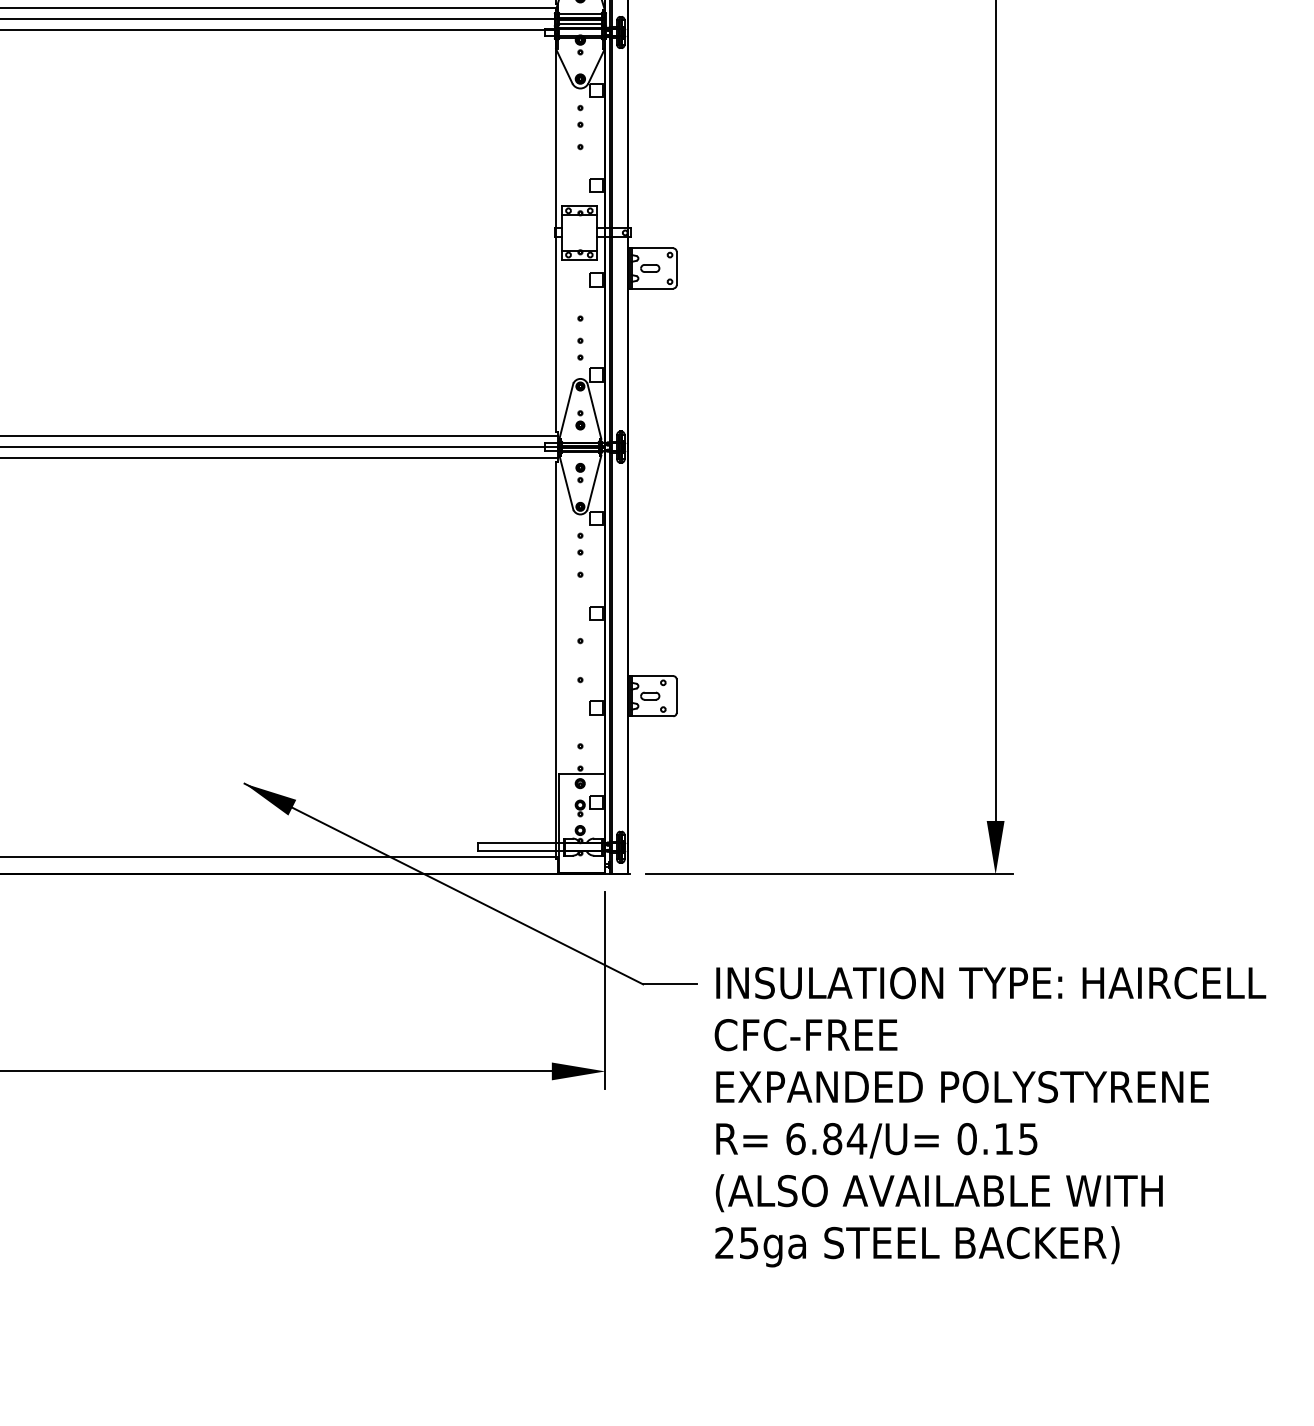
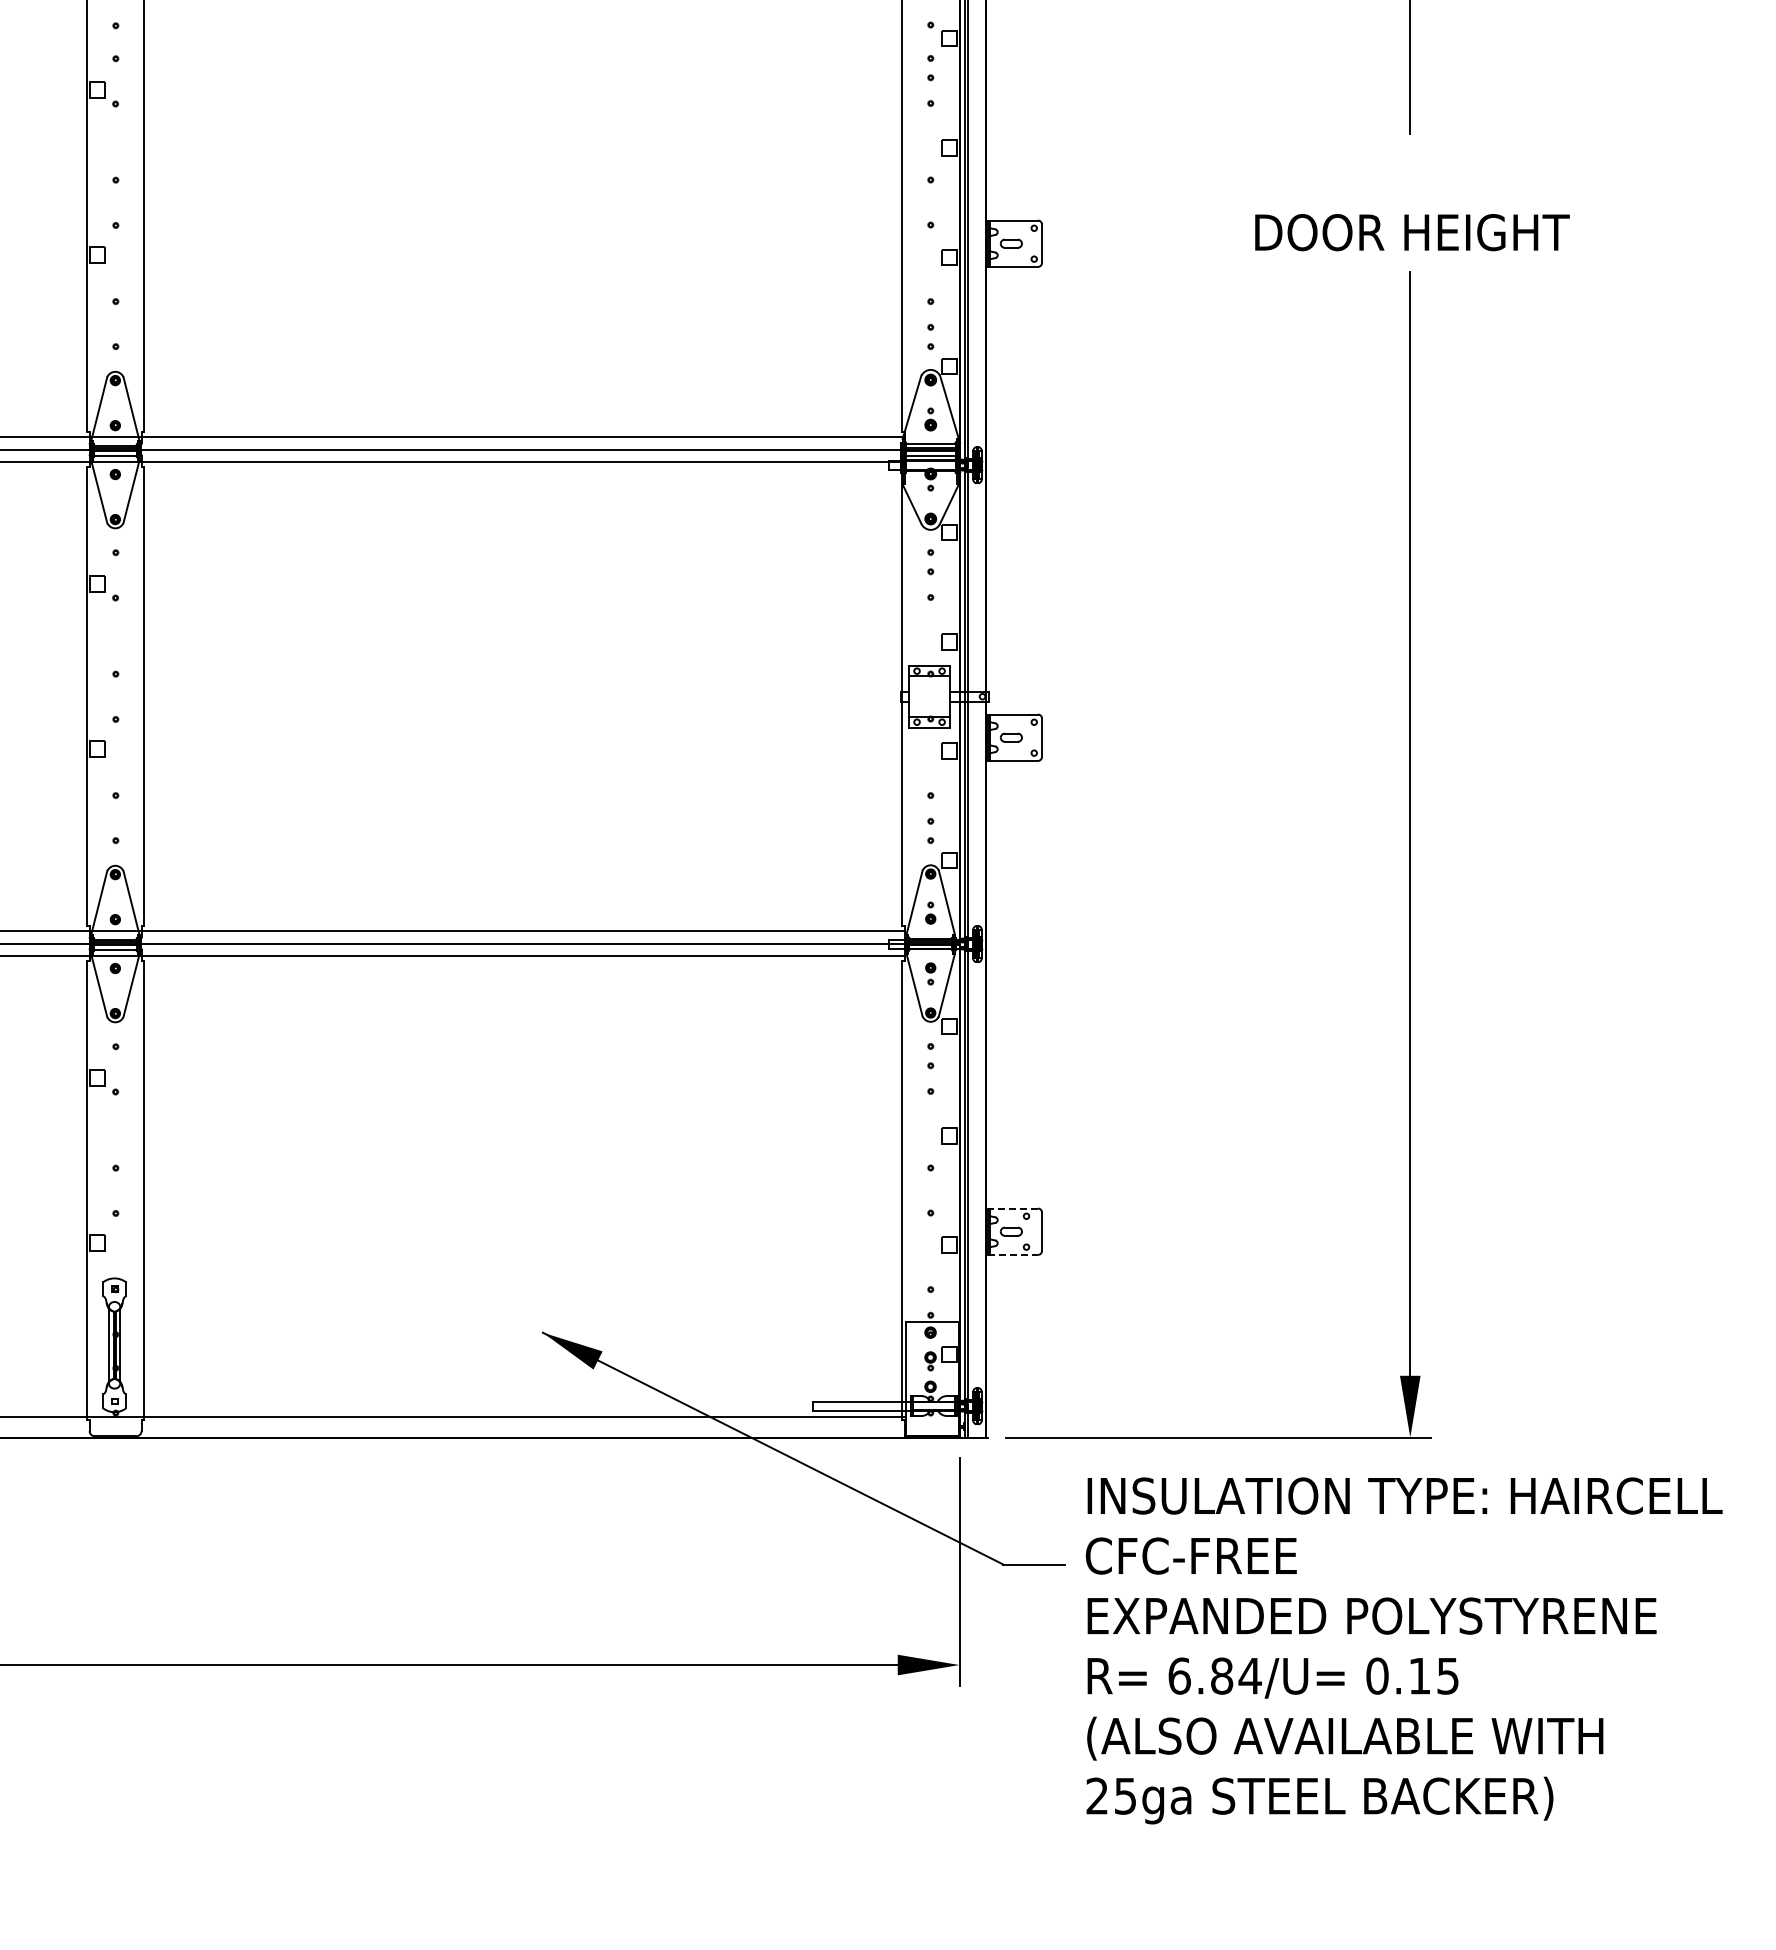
line: (651, 676) -> (1012, 1208), solid -> dashed
line: (652, 715) -> (1013, 1254), solid -> dashed
text: (989, 1116) -> (1403, 1650), moved

